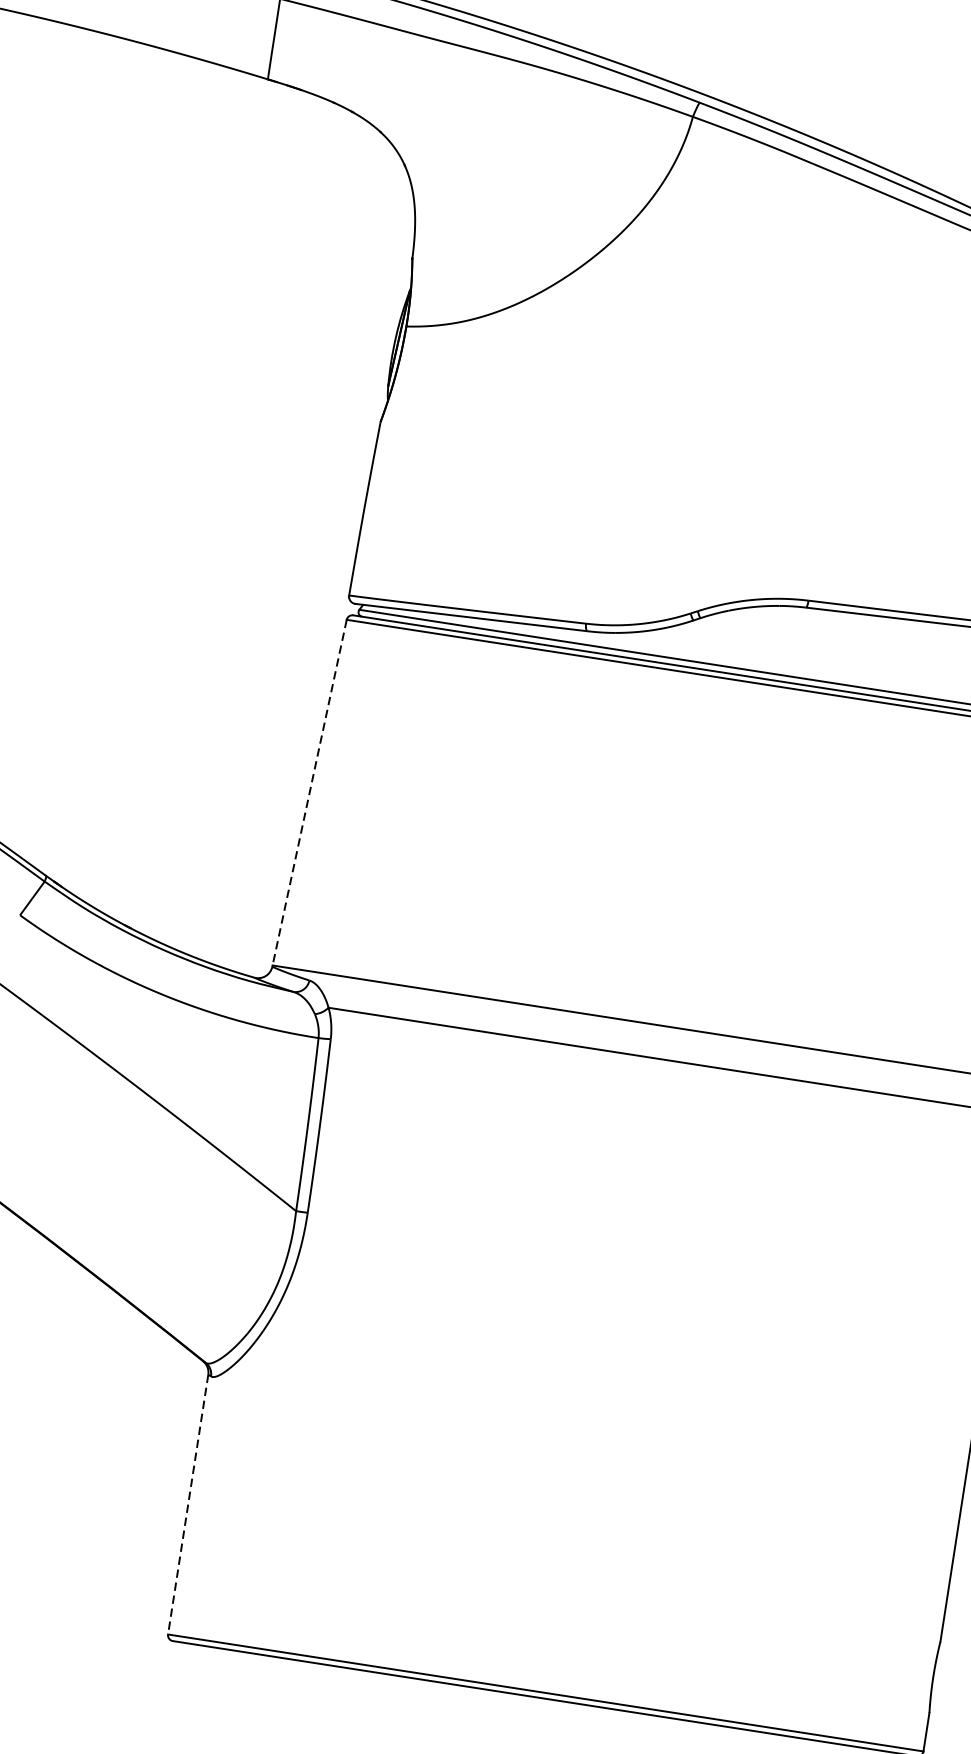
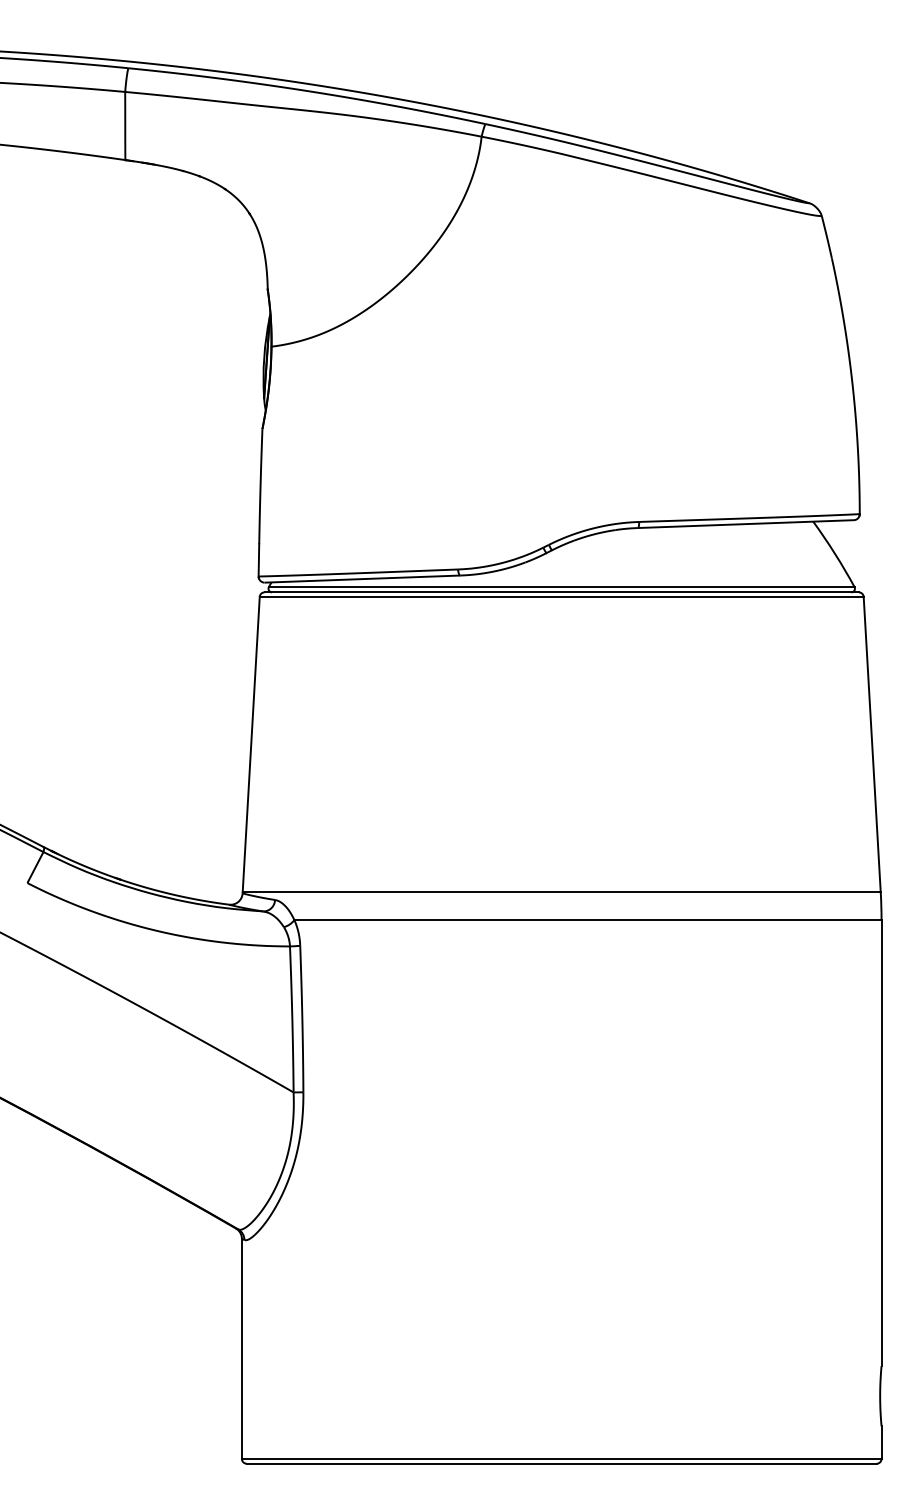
line: (310, 792) -> (251, 744), dashed -> solid
line: (187, 1504) -> (241, 1348), dashed -> solid

